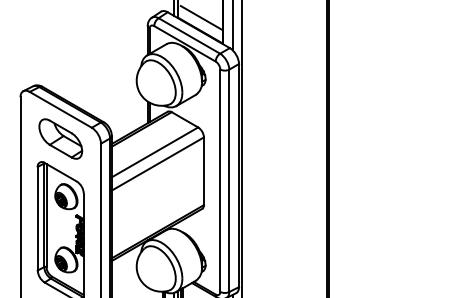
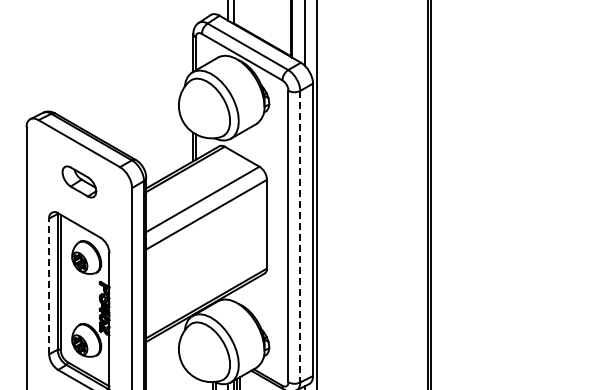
line: (201, 18) -> (263, 23), removed
part: (60, 138) -> (79, 181), size x0.6
line: (229, 180) -> (300, 236), solid -> dashed
line: (38, 218) -> (49, 286), solid -> dashed

